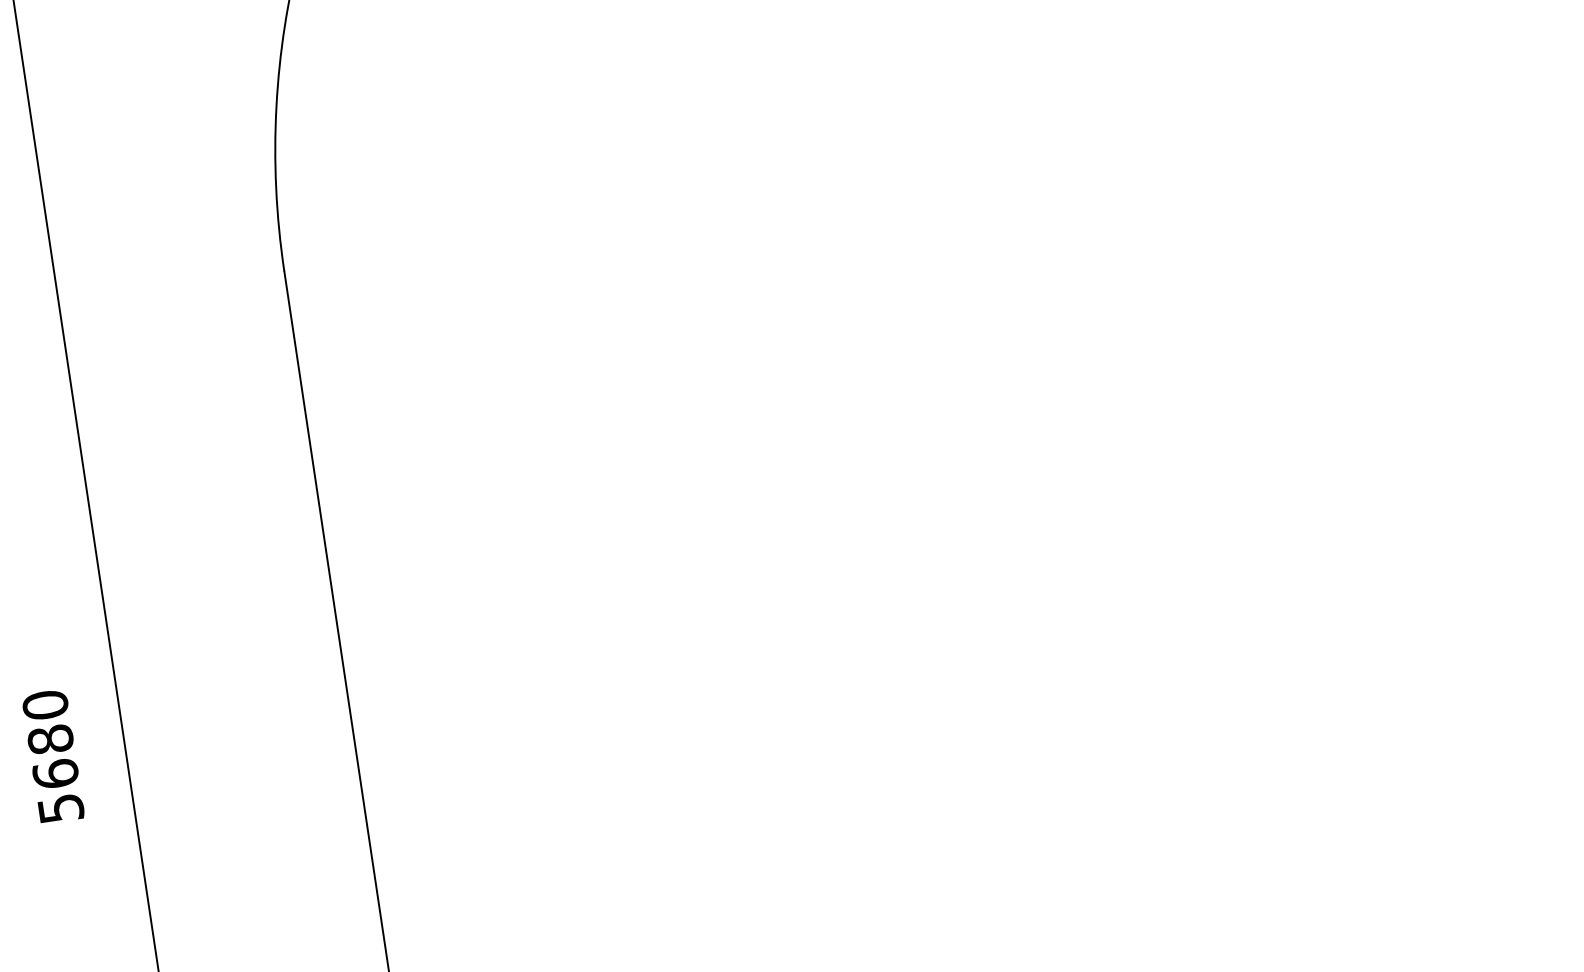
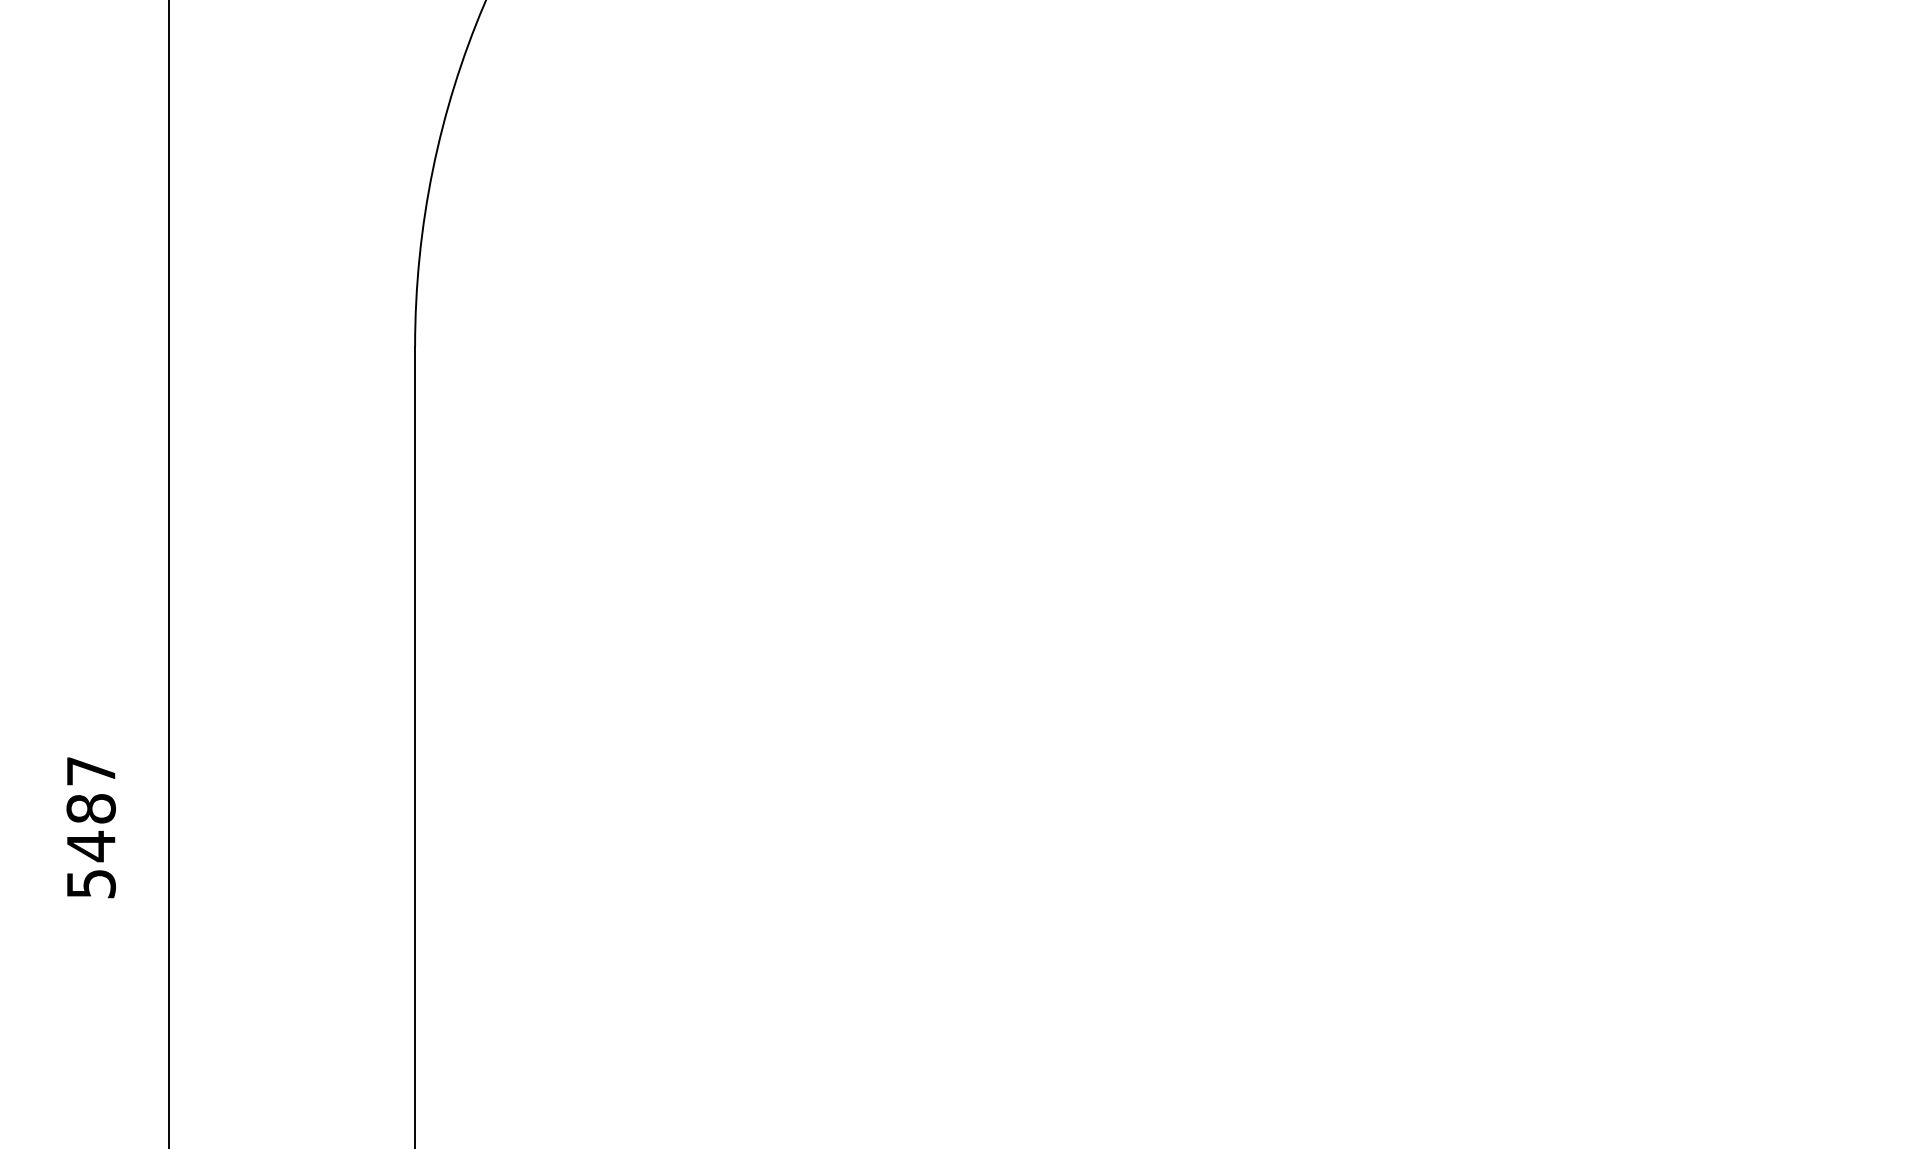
text: (50, 740) -> (90, 809), 5680 -> 5487

